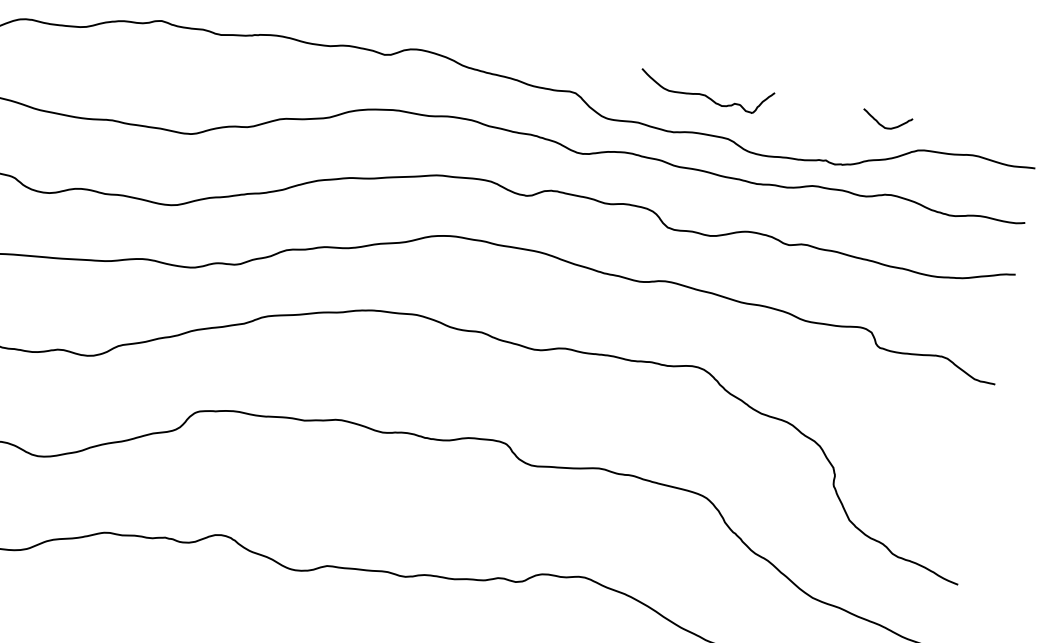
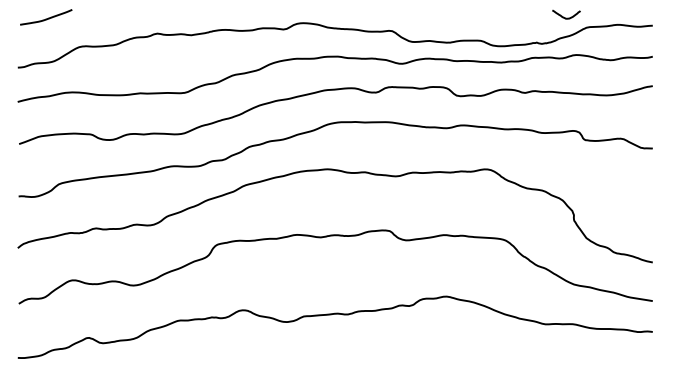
curve: (706, 94) -> (464, 18), removed

